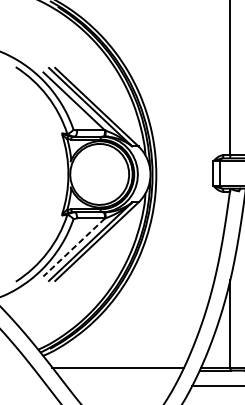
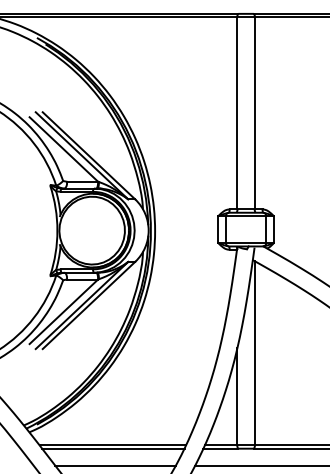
line: (73, 248) -> (63, 312), dashed -> solid
line: (118, 370) -> (113, 448), added
line: (119, 385) -> (114, 465), added

